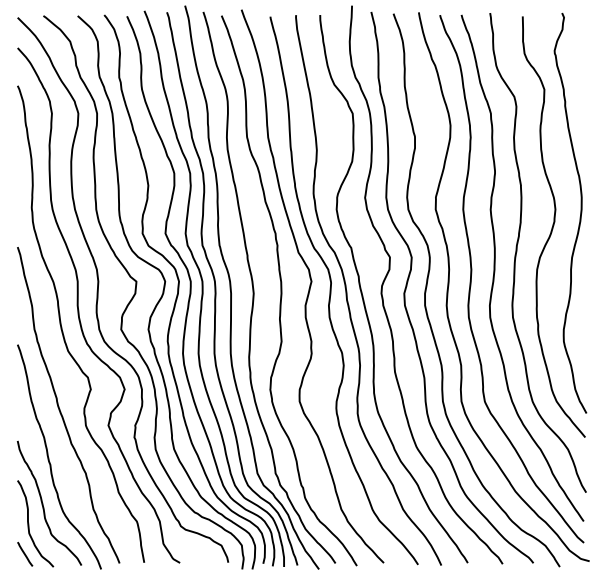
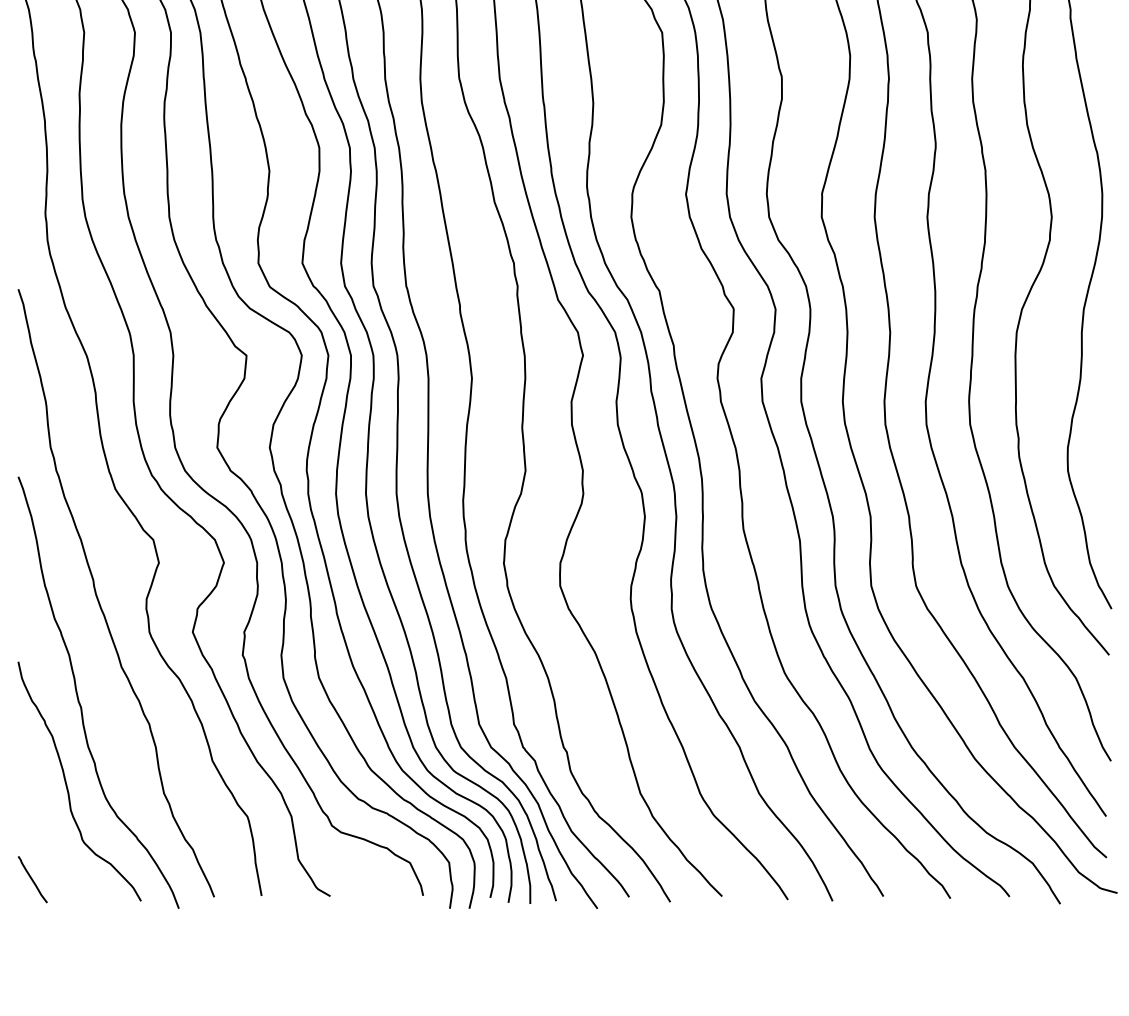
curve: (29, 523) -> (41, 820), removed

